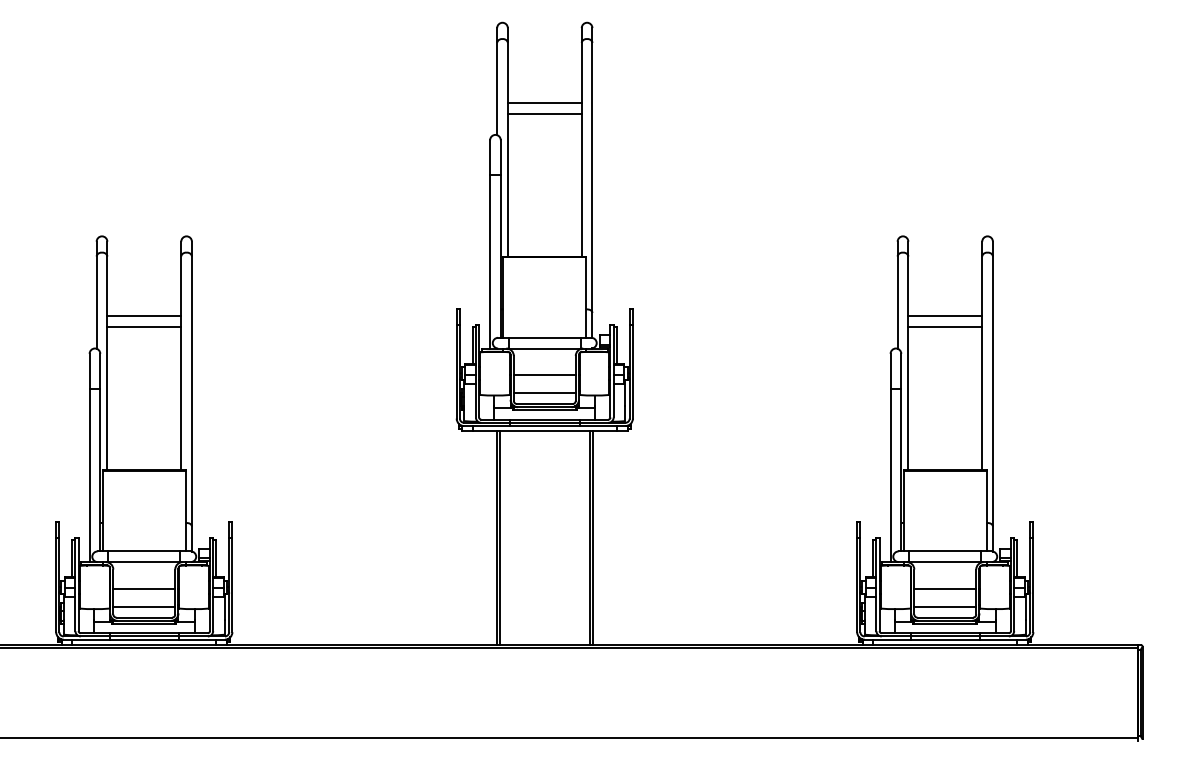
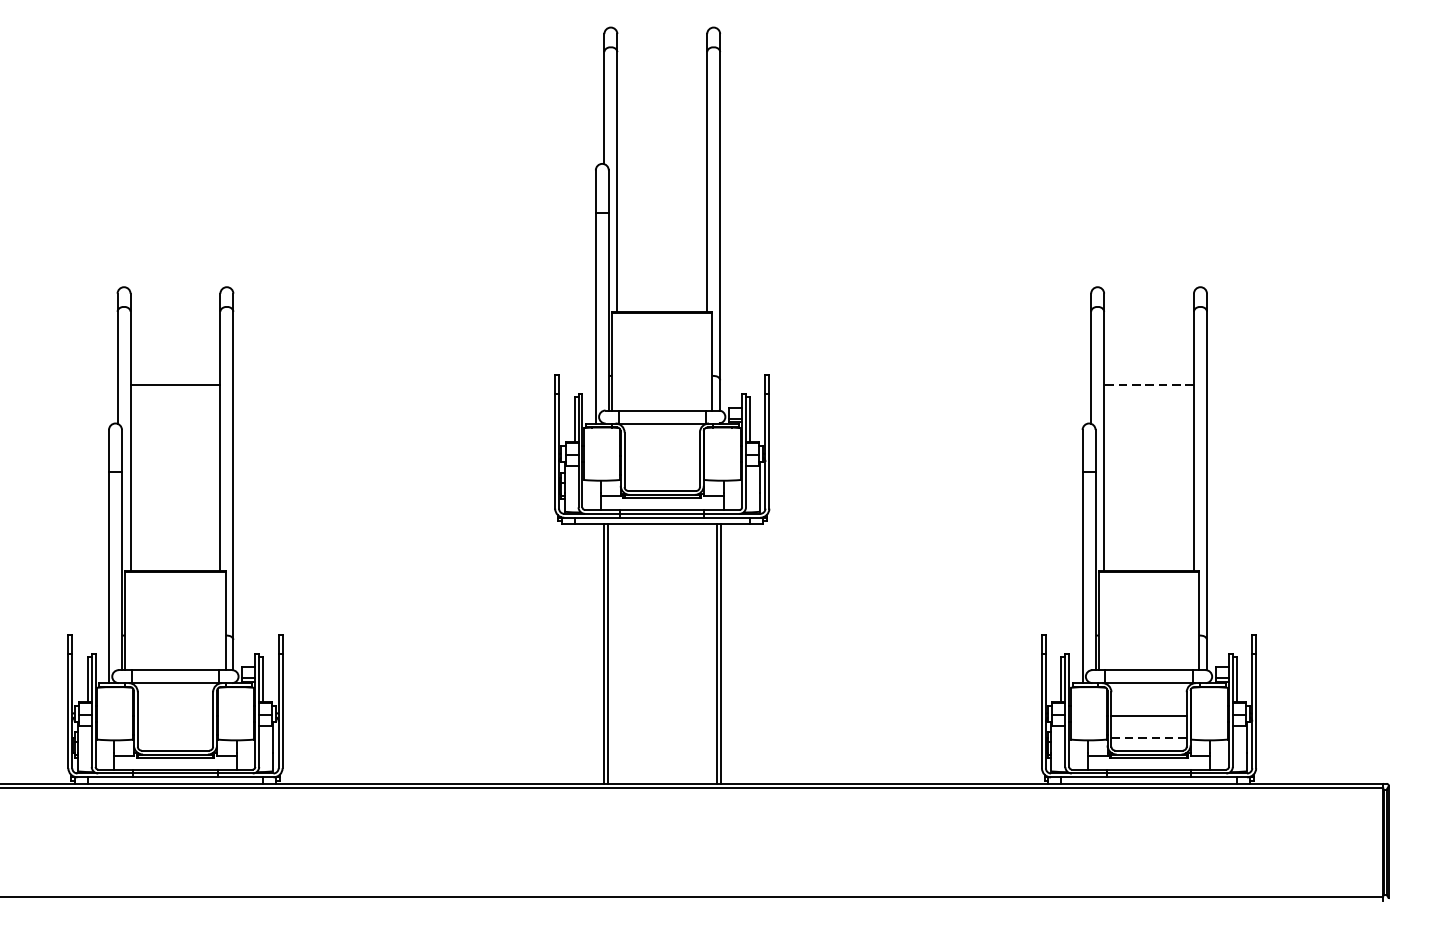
line: (544, 102) -> (661, 124), removed
line: (544, 113) -> (661, 137), removed
line: (945, 316) -> (1149, 384), solid -> dashed
line: (144, 327) -> (175, 397), removed
line: (945, 327) -> (1149, 397), removed
line: (544, 375) -> (661, 456), removed
line: (544, 393) -> (661, 478), removed
line: (144, 588) -> (175, 715), removed
line: (144, 606) -> (175, 737), removed
line: (945, 606) -> (1149, 737), solid -> dashed

